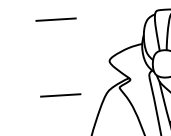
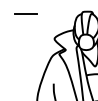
line: (60, 95) -> (25, 56), removed

